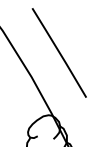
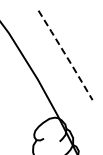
line: (60, 53) -> (66, 55), solid -> dashed

